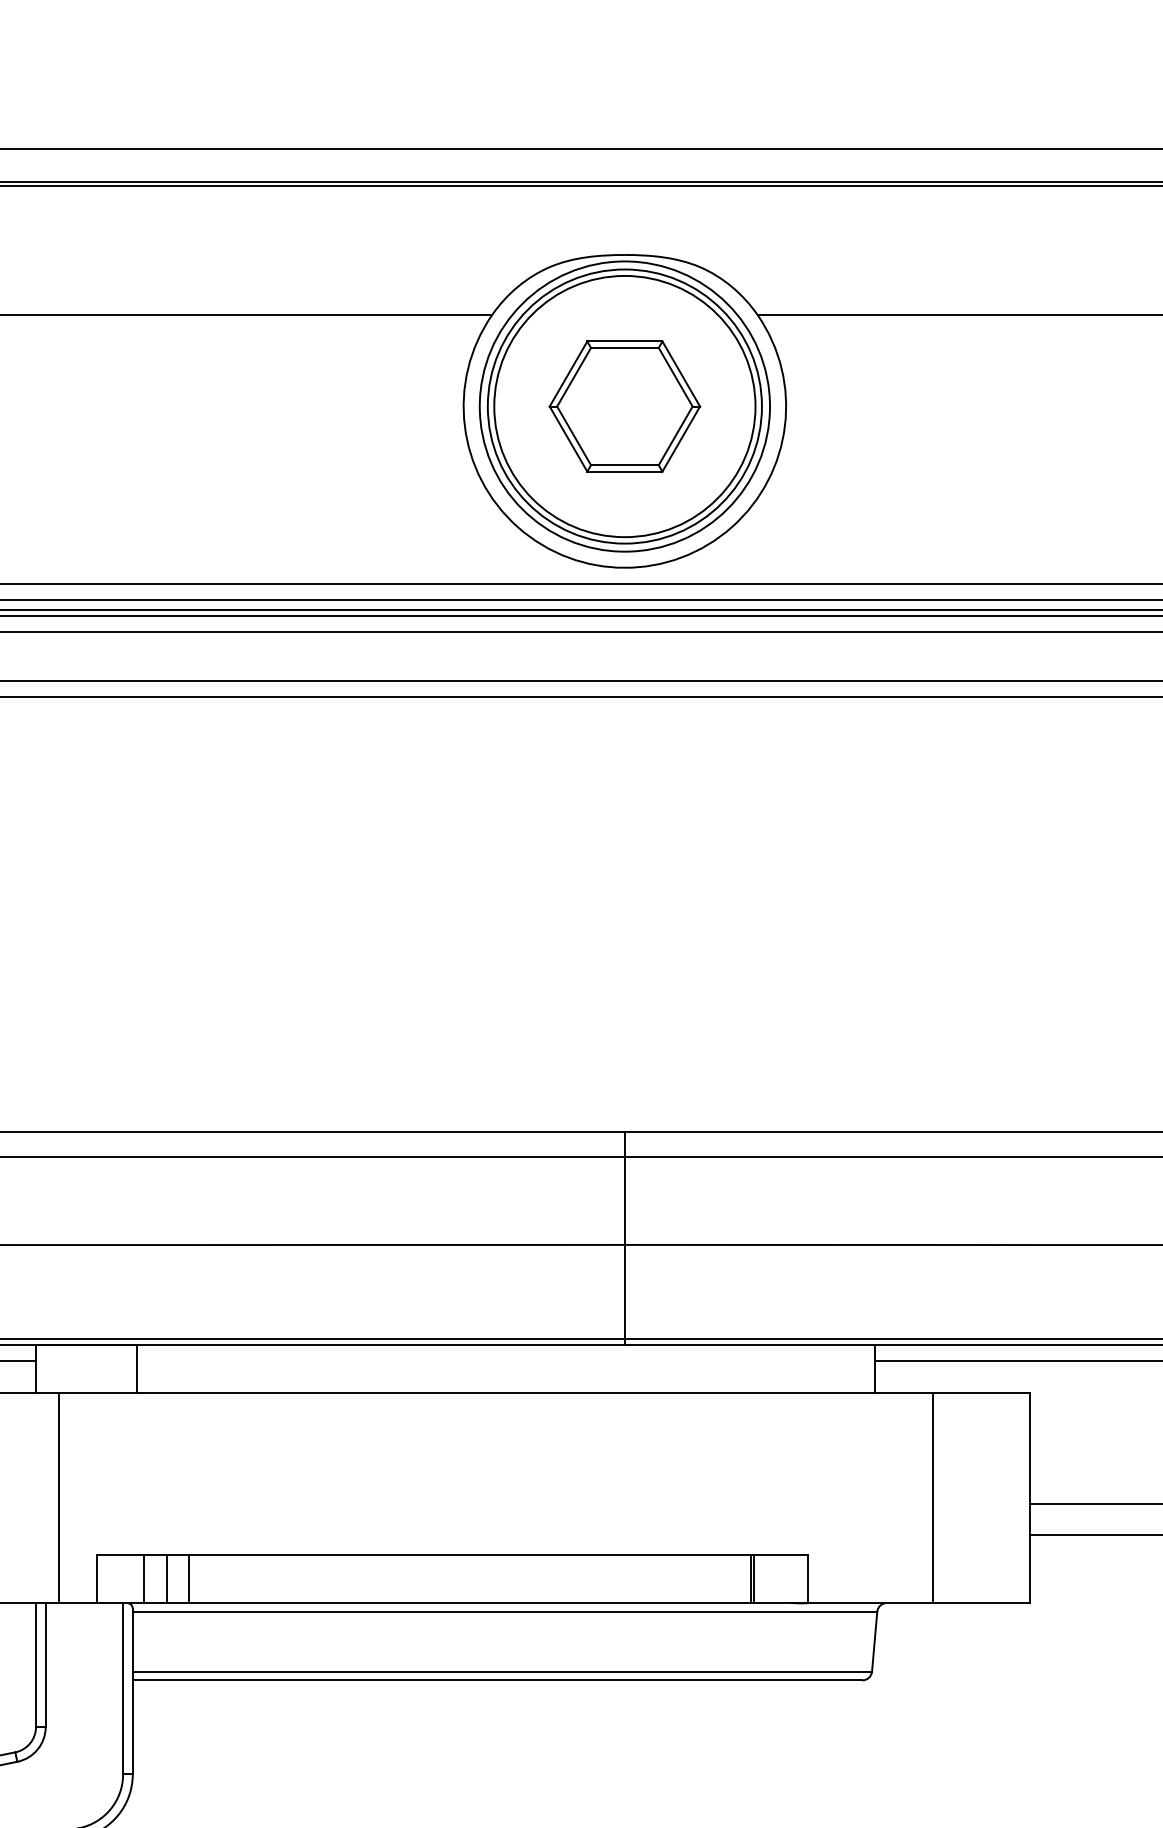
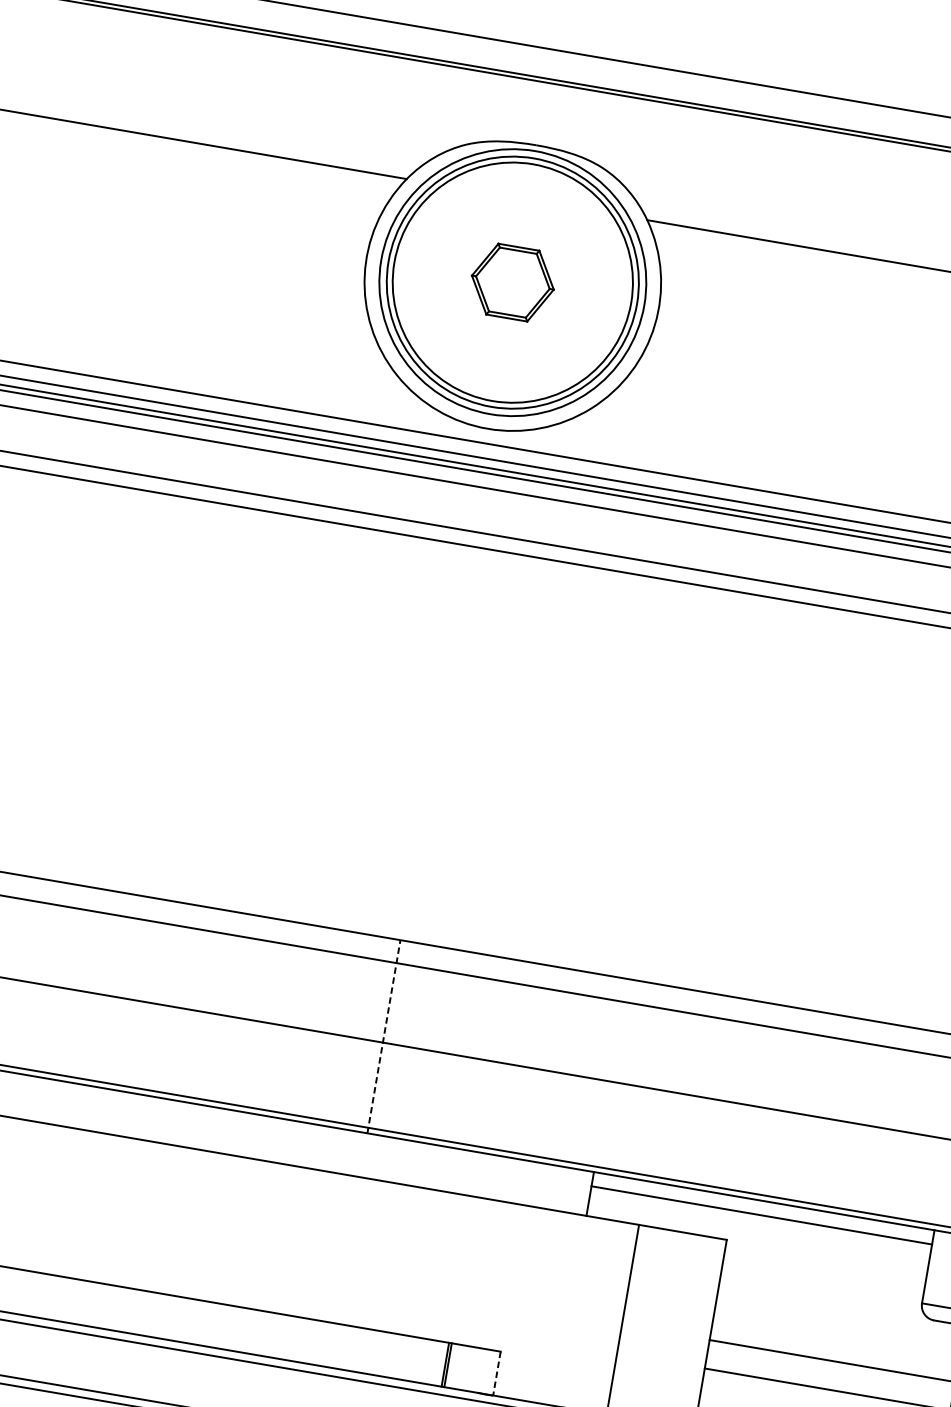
part: (624, 406) -> (512, 282), size x0.6
line: (624, 1238) -> (383, 1036), solid -> dashed
line: (807, 1579) -> (496, 1374), solid -> dashed

